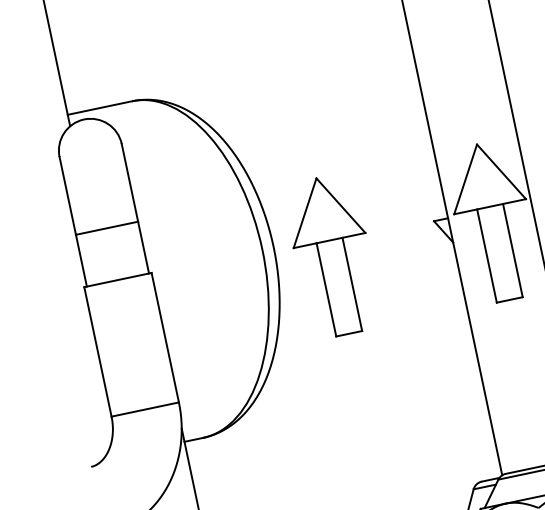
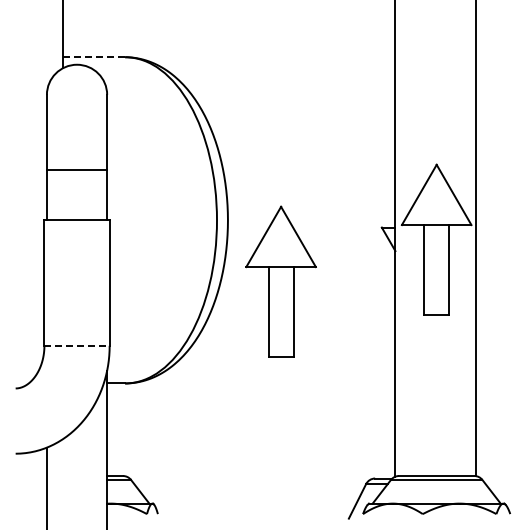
line: (100, 108) -> (94, 57), solid -> dashed
part: (332, 255) -> (280, 281), moved
line: (145, 409) -> (77, 345), solid -> dashed

